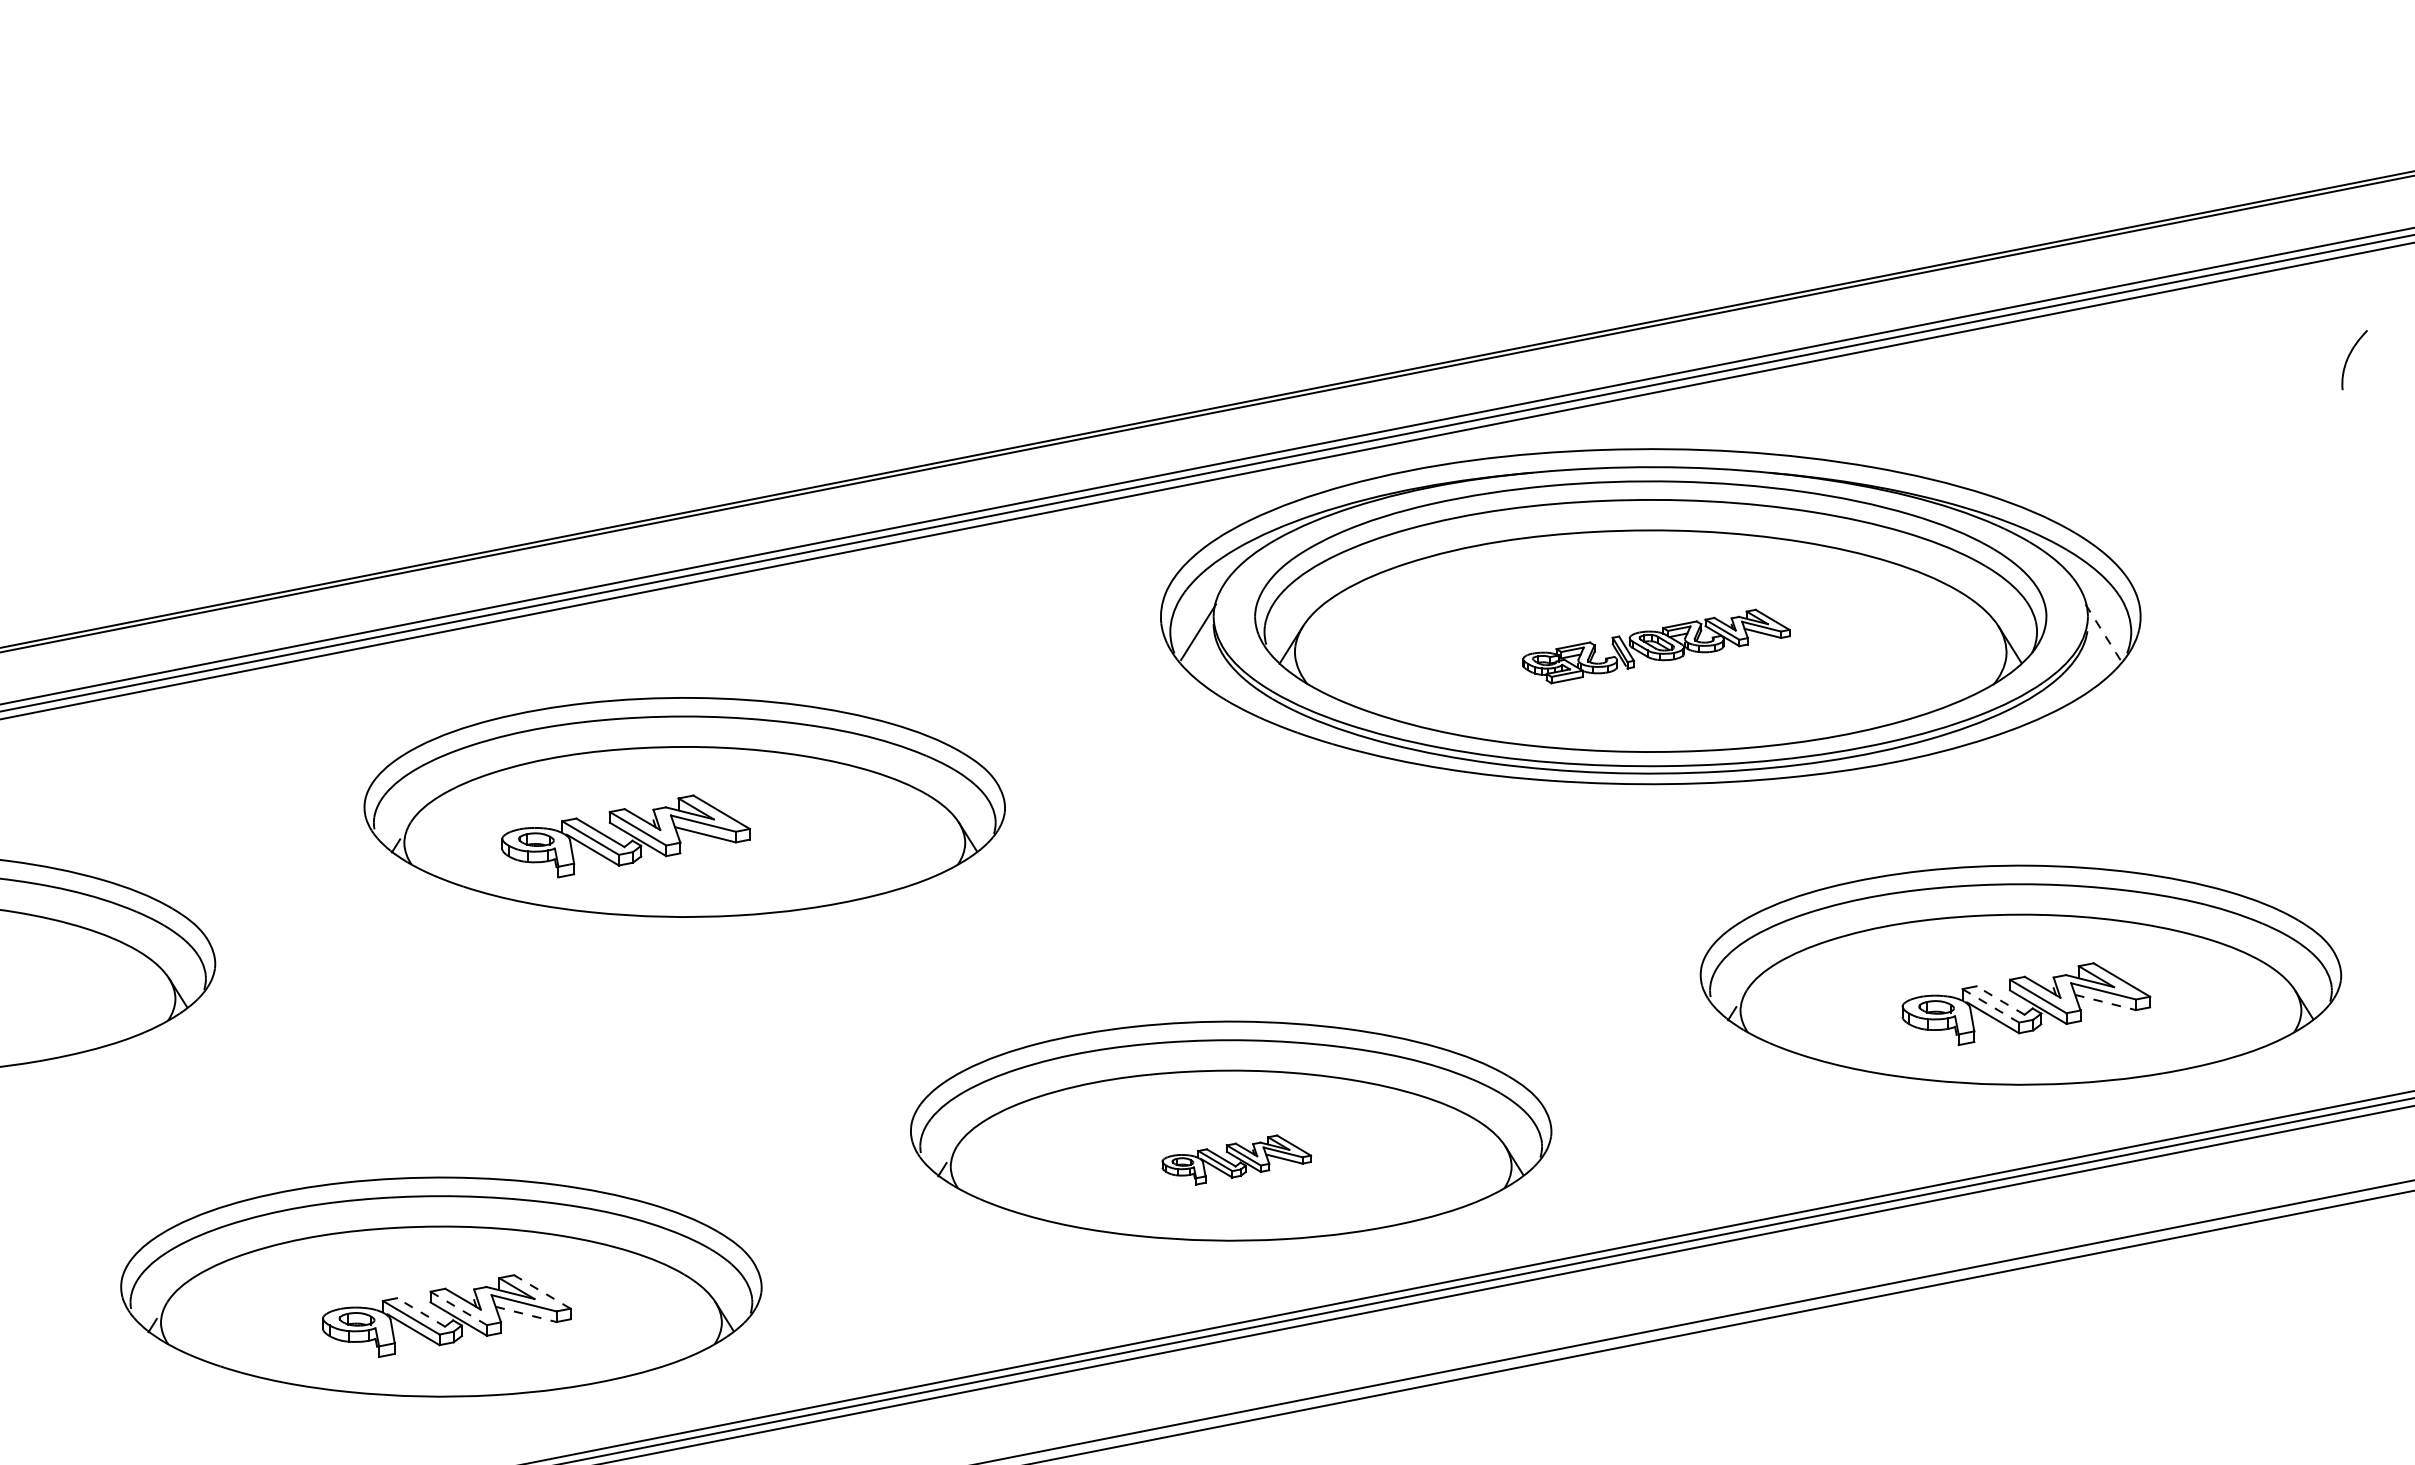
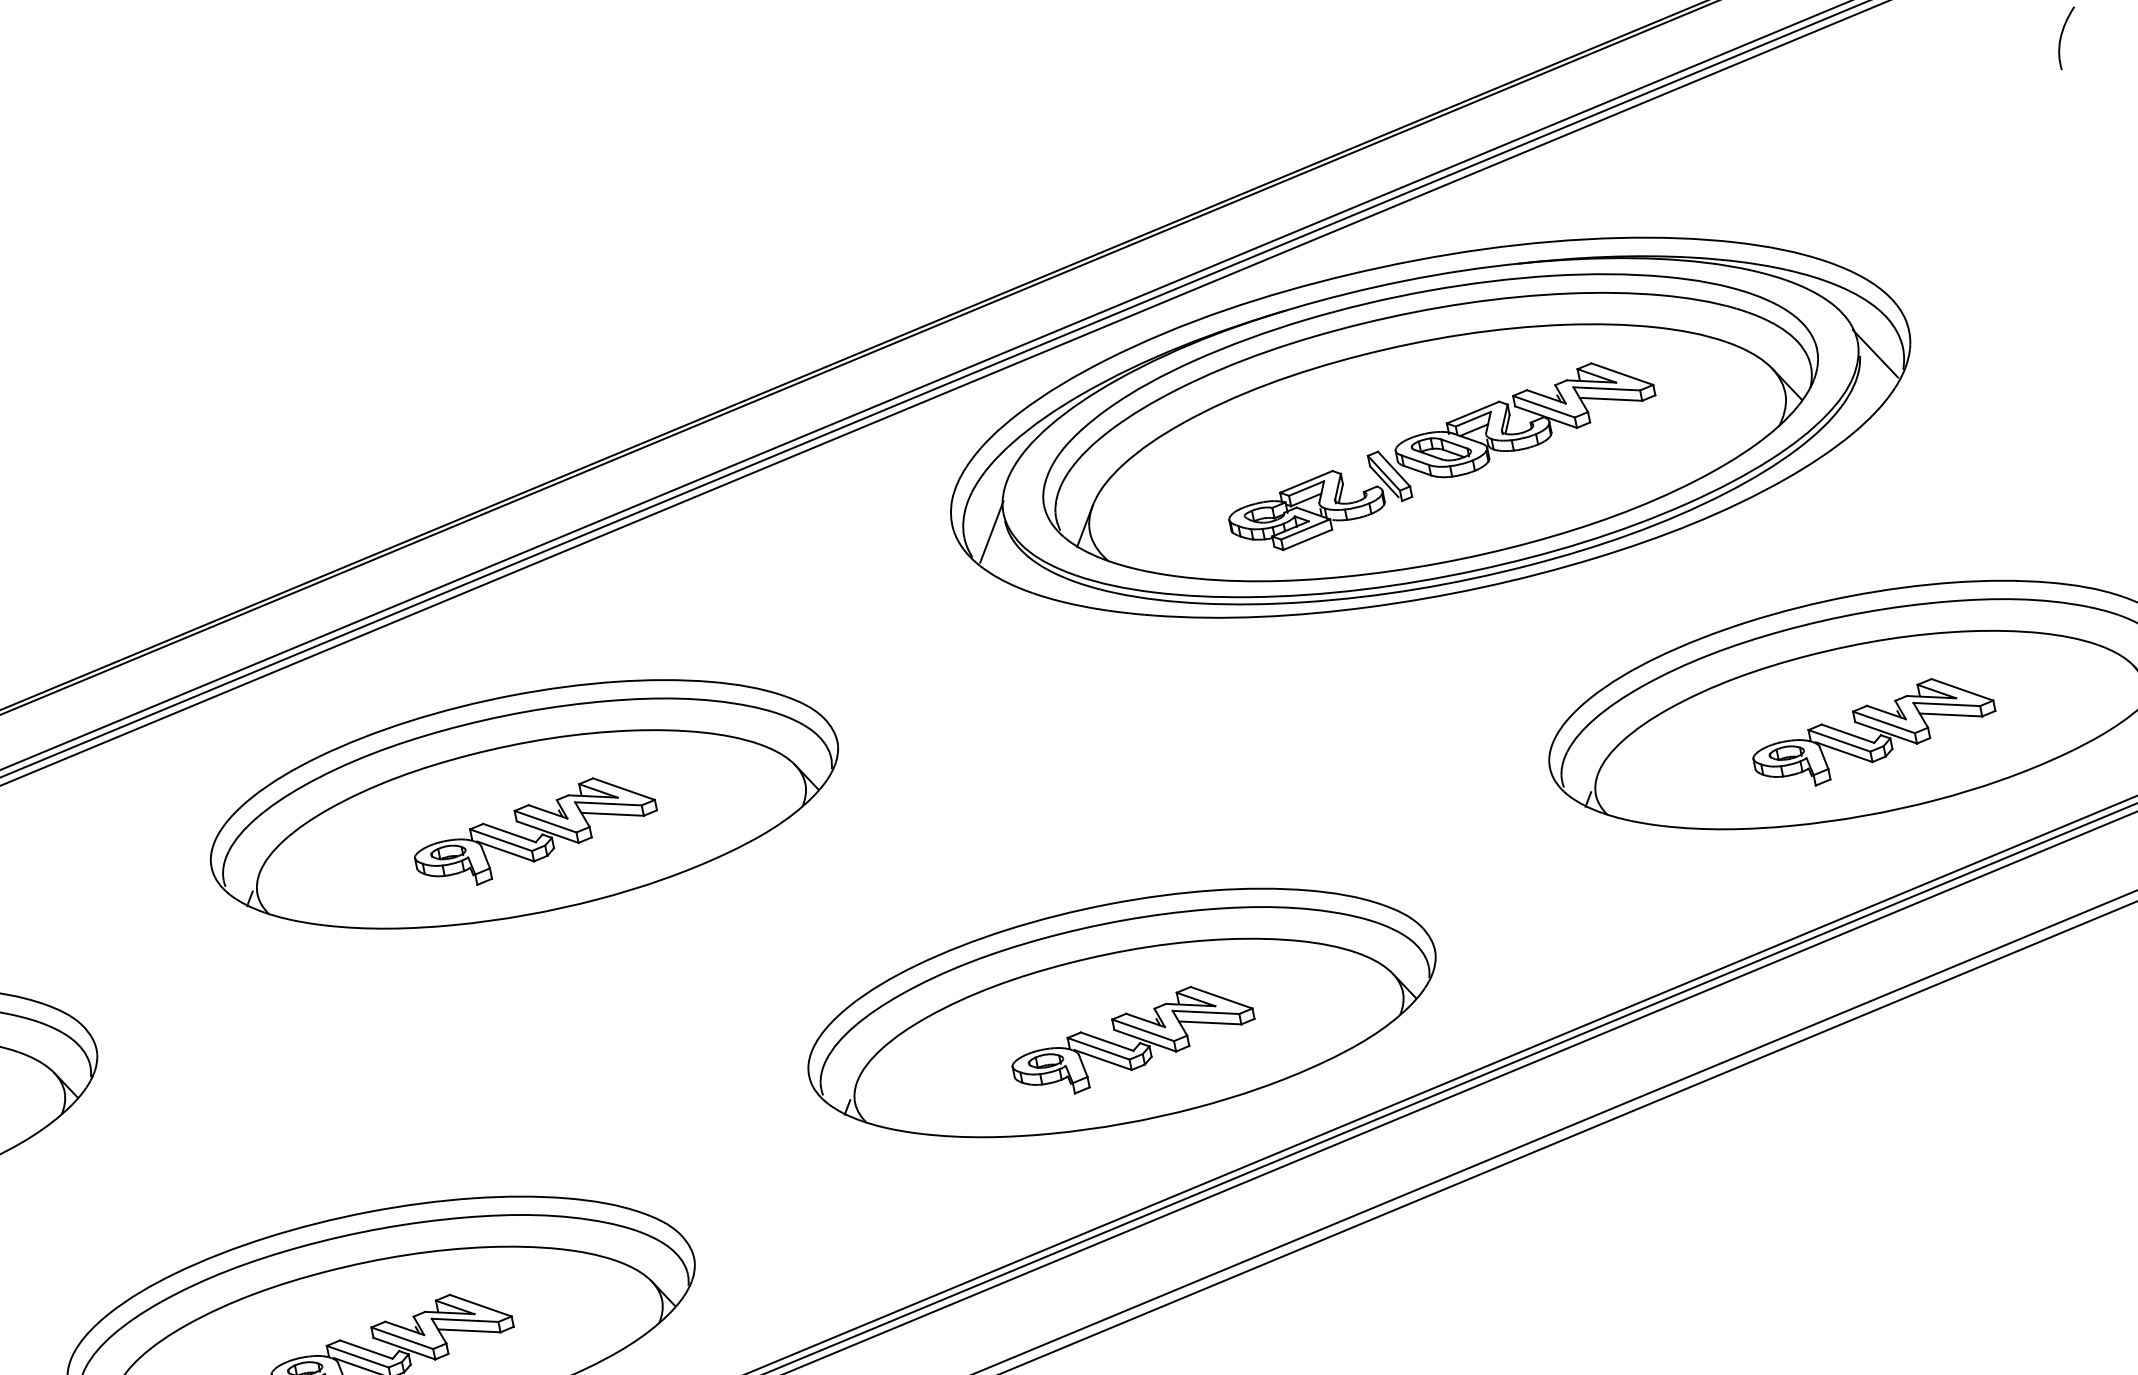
line: (2103, 632) -> (1876, 353), dashed -> solid
part: (1656, 646) -> (1442, 455), size x1.67
part: (625, 836) -> (534, 831), moved
line: (2000, 1000) -> (1847, 733), dashed -> solid
line: (2106, 1002) -> (1951, 714), dashed -> solid
line: (1990, 1005) -> (1839, 740), dashed -> solid
part: (1236, 1159) -> (1132, 1039), size x1.67
line: (542, 1291) -> (480, 1305), dashed -> solid
line: (458, 1308) -> (402, 1338), dashed -> solid
line: (421, 1312) -> (366, 1349), dashed -> solid
line: (526, 1314) -> (469, 1330), dashed -> solid

